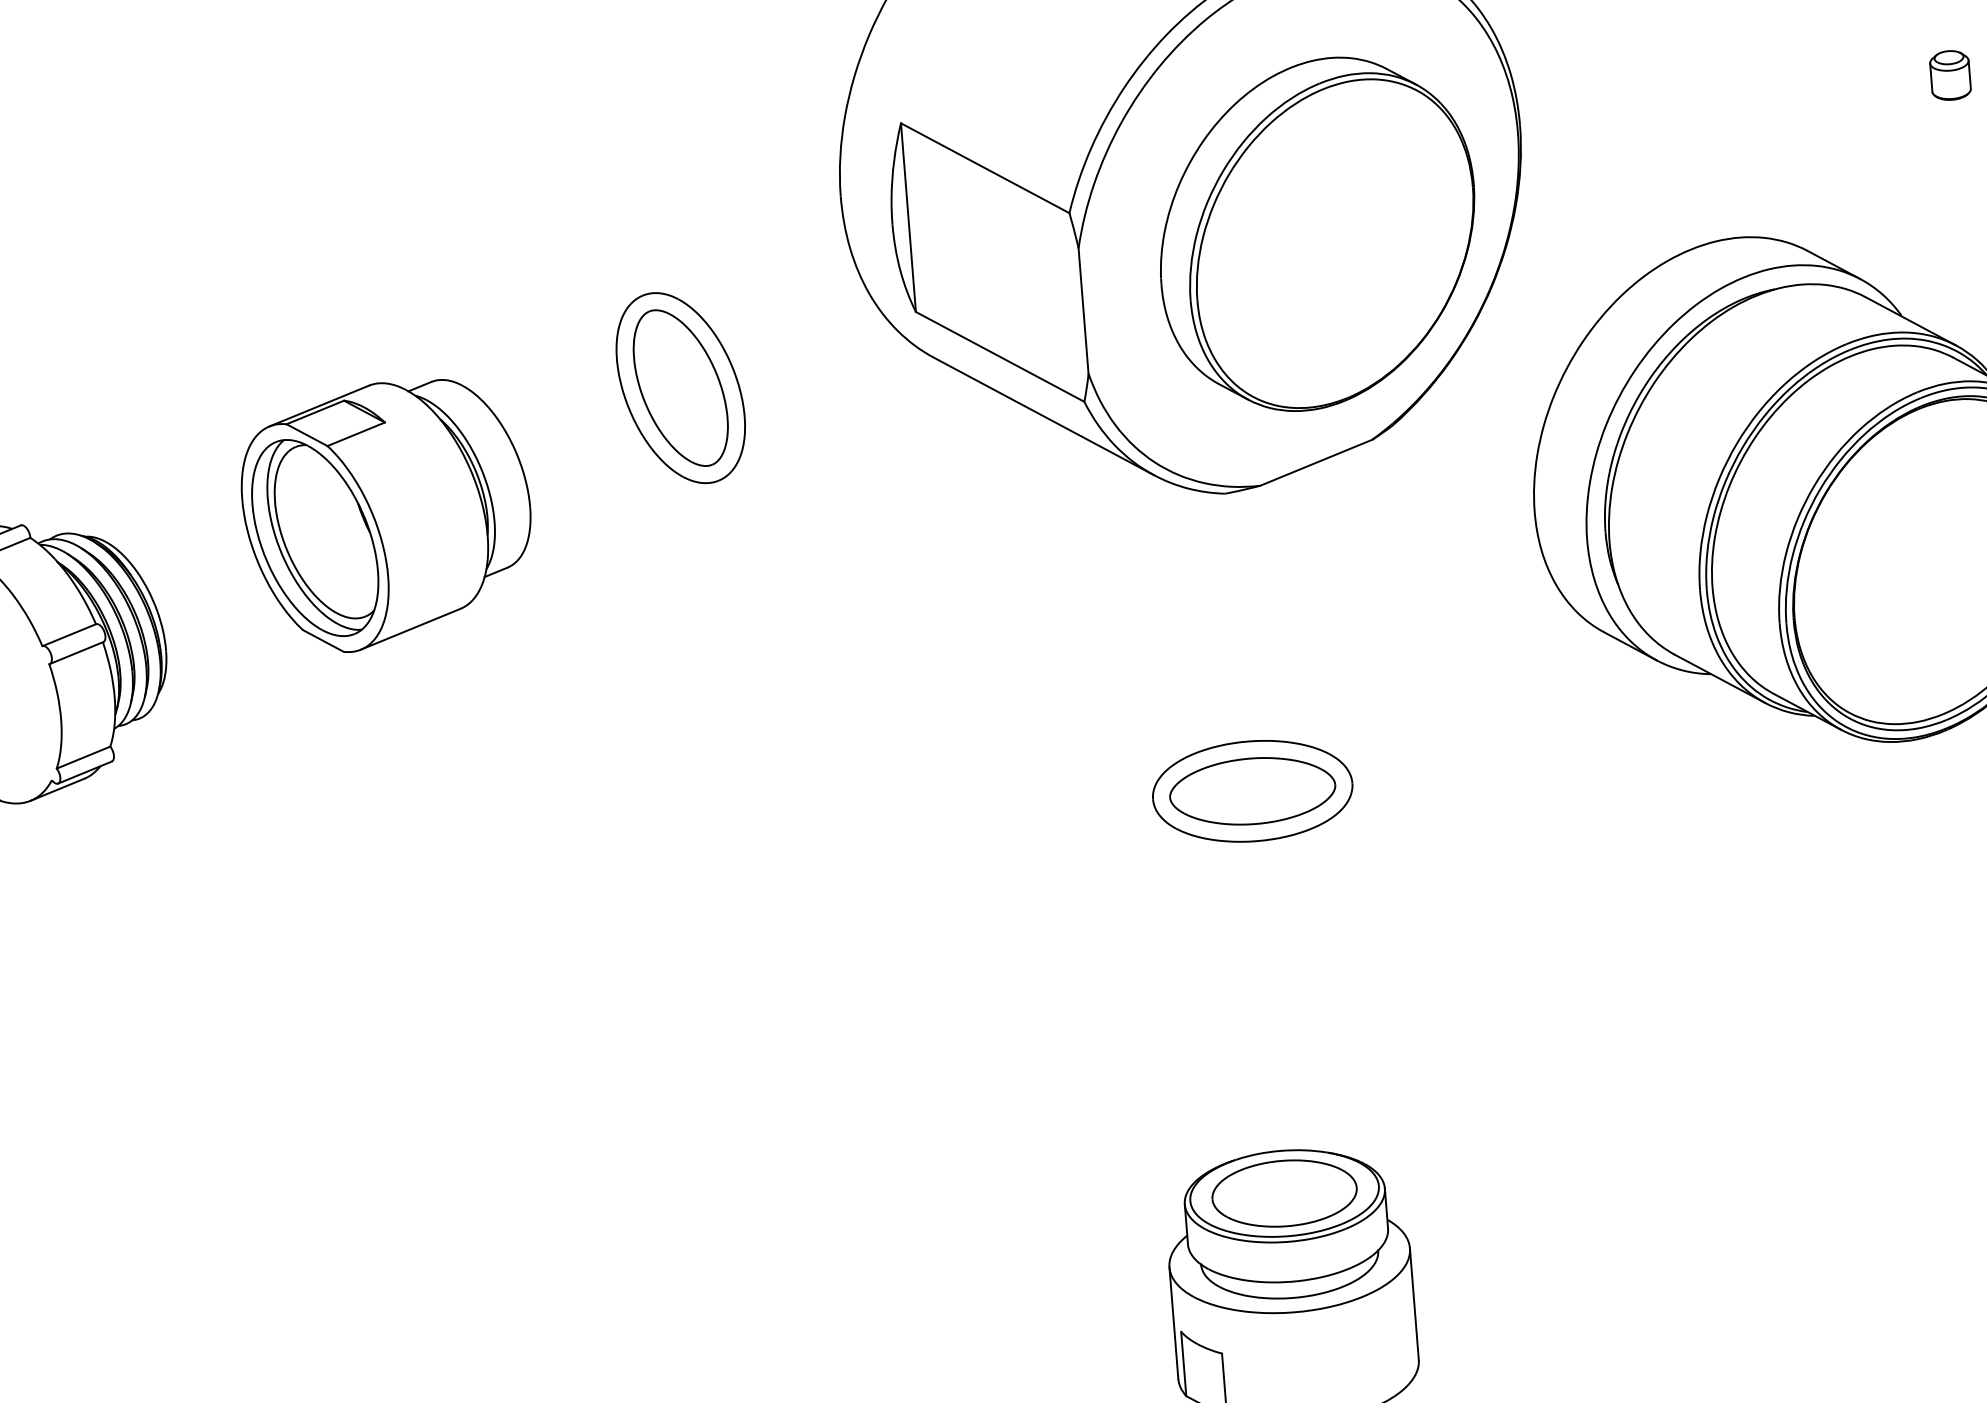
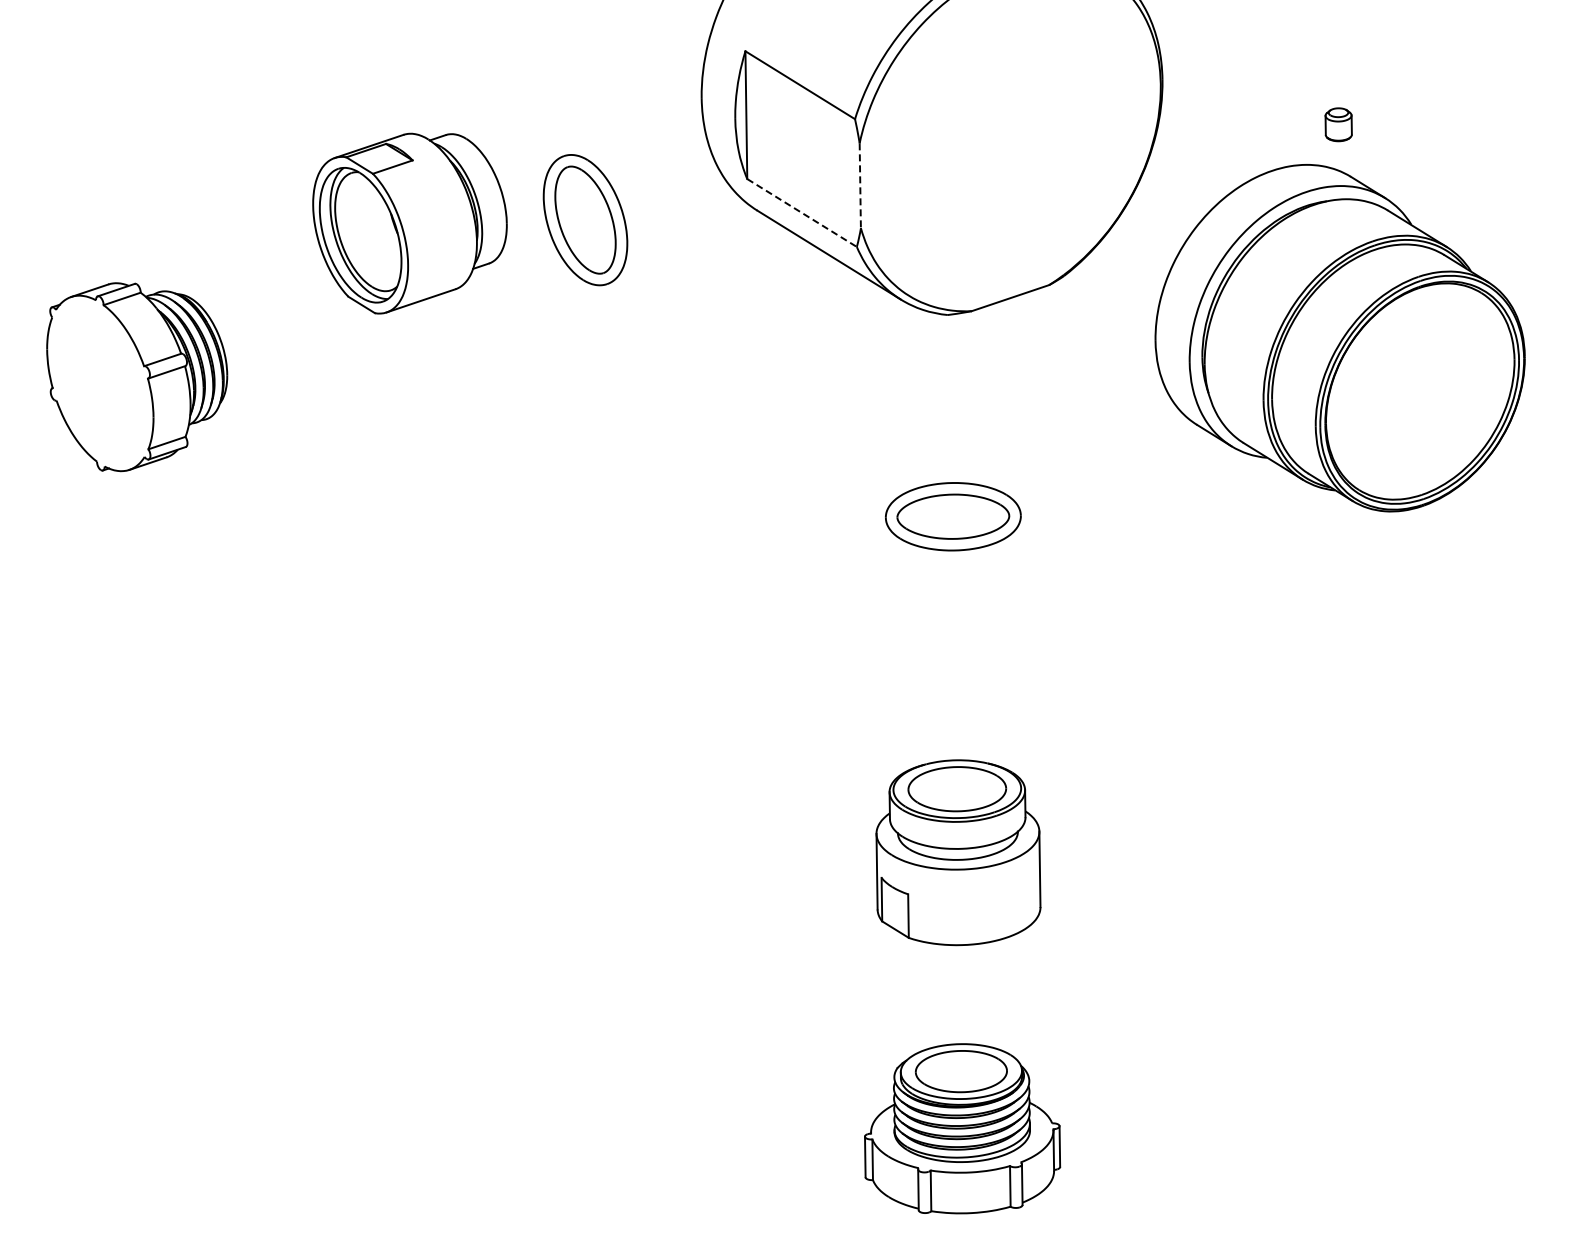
part: (1950, 75) -> (1338, 124), moved
part: (1317, 234) -> (1021, 144), removed
line: (1083, 312) -> (860, 186), solid -> dashed
line: (1000, 357) -> (802, 213), solid -> dashed
part: (386, 516) -> (409, 223), moved

